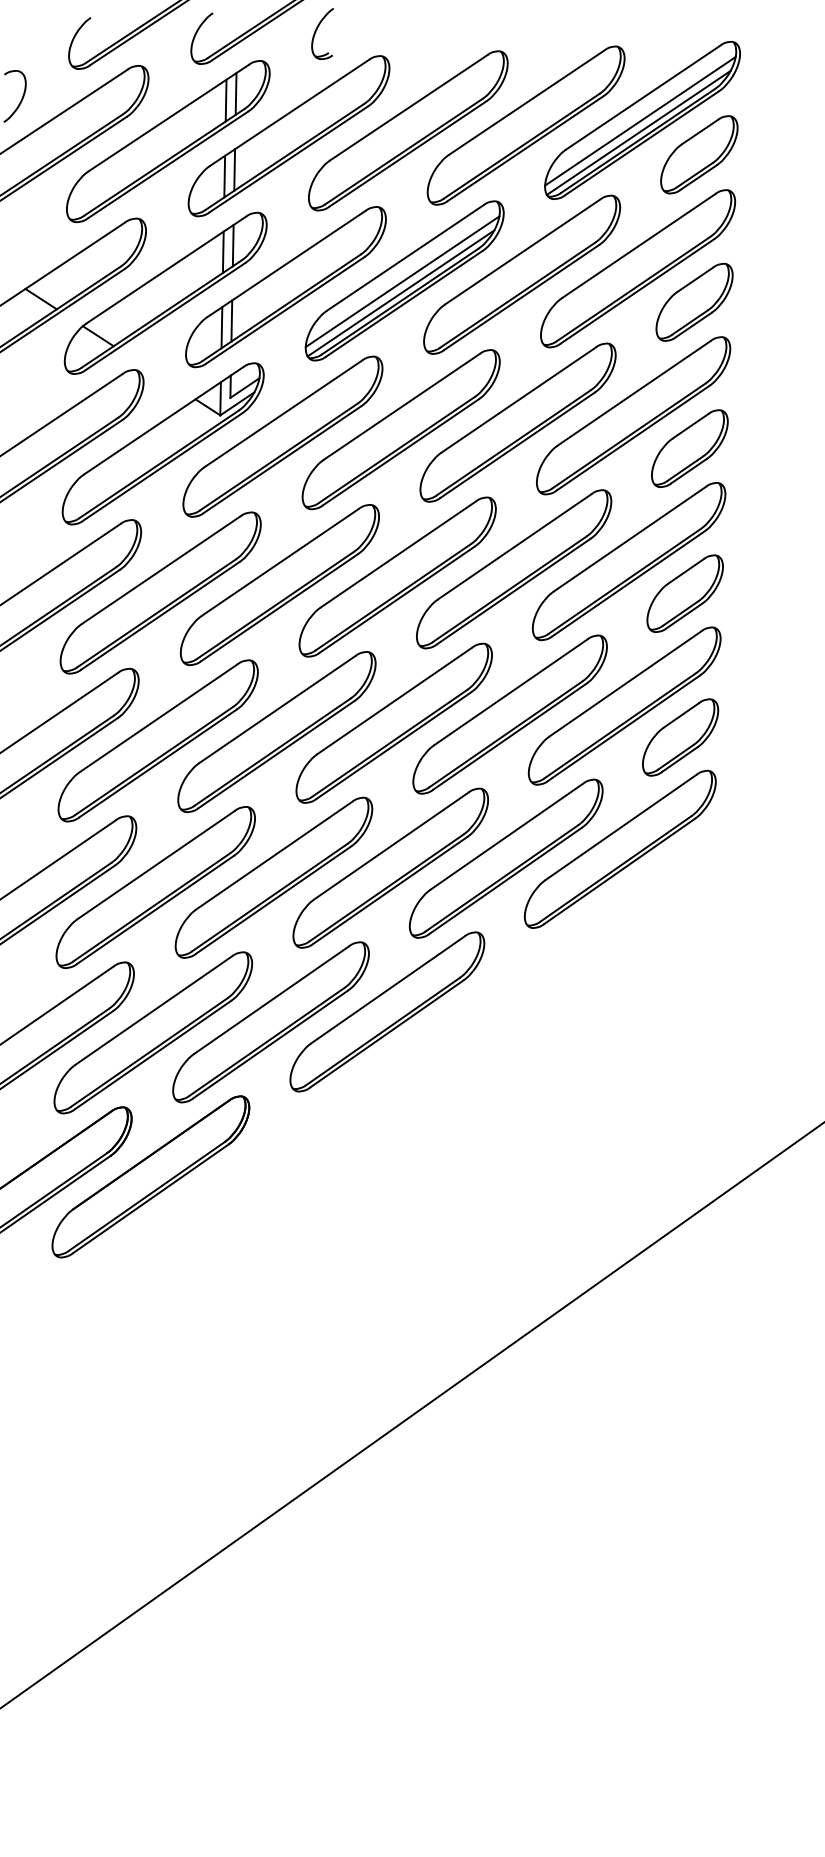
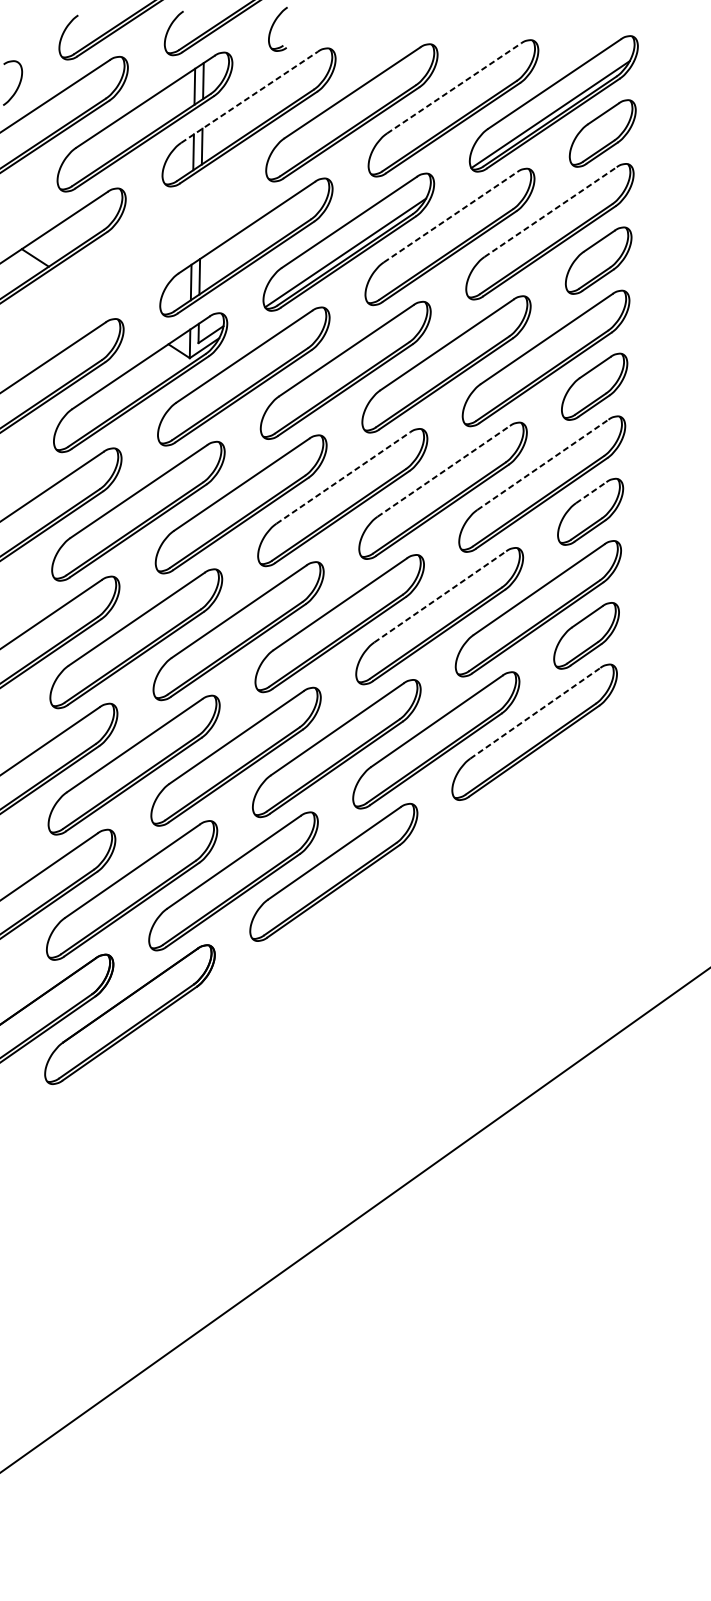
line: (526, 102) -> (453, 88), solid -> dashed
line: (290, 112) -> (250, 97), solid -> dashed
line: (640, 120) -> (552, 103), removed
line: (638, 245) -> (550, 211), solid -> dashed
line: (523, 251) -> (451, 216), solid -> dashed
line: (402, 281) -> (346, 242), removed
part: (165, 292) -> (142, 252), removed
line: (630, 538) -> (543, 464), solid -> dashed
line: (515, 546) -> (444, 471), solid -> dashed
line: (398, 554) -> (343, 478), solid -> dashed
line: (686, 571) -> (591, 492), solid -> dashed
line: (510, 692) -> (439, 597), solid -> dashed
line: (621, 827) -> (535, 713), solid -> dashed

